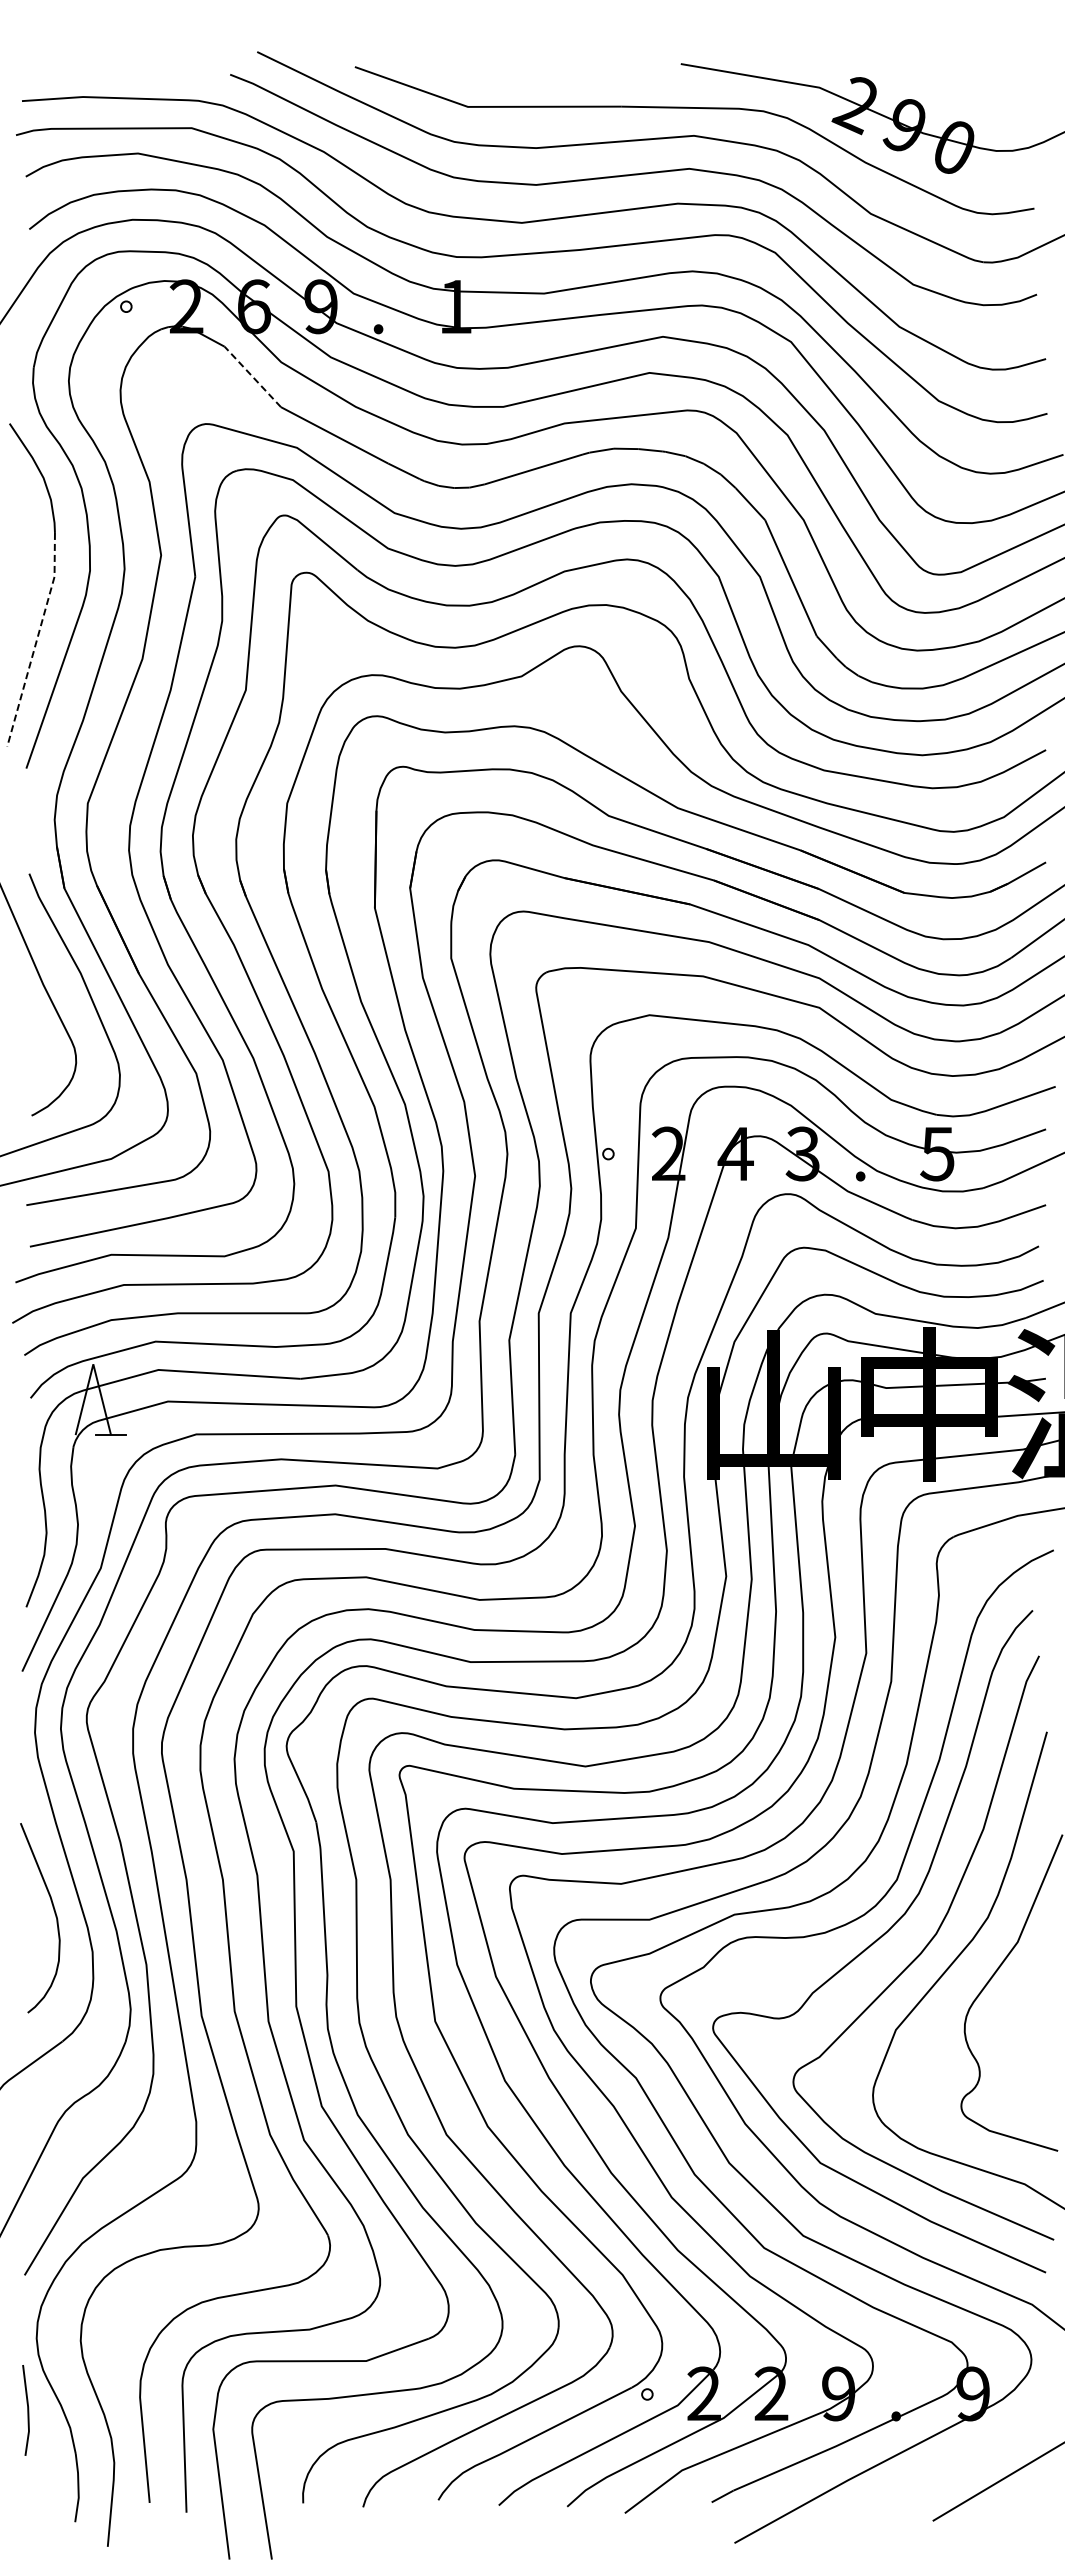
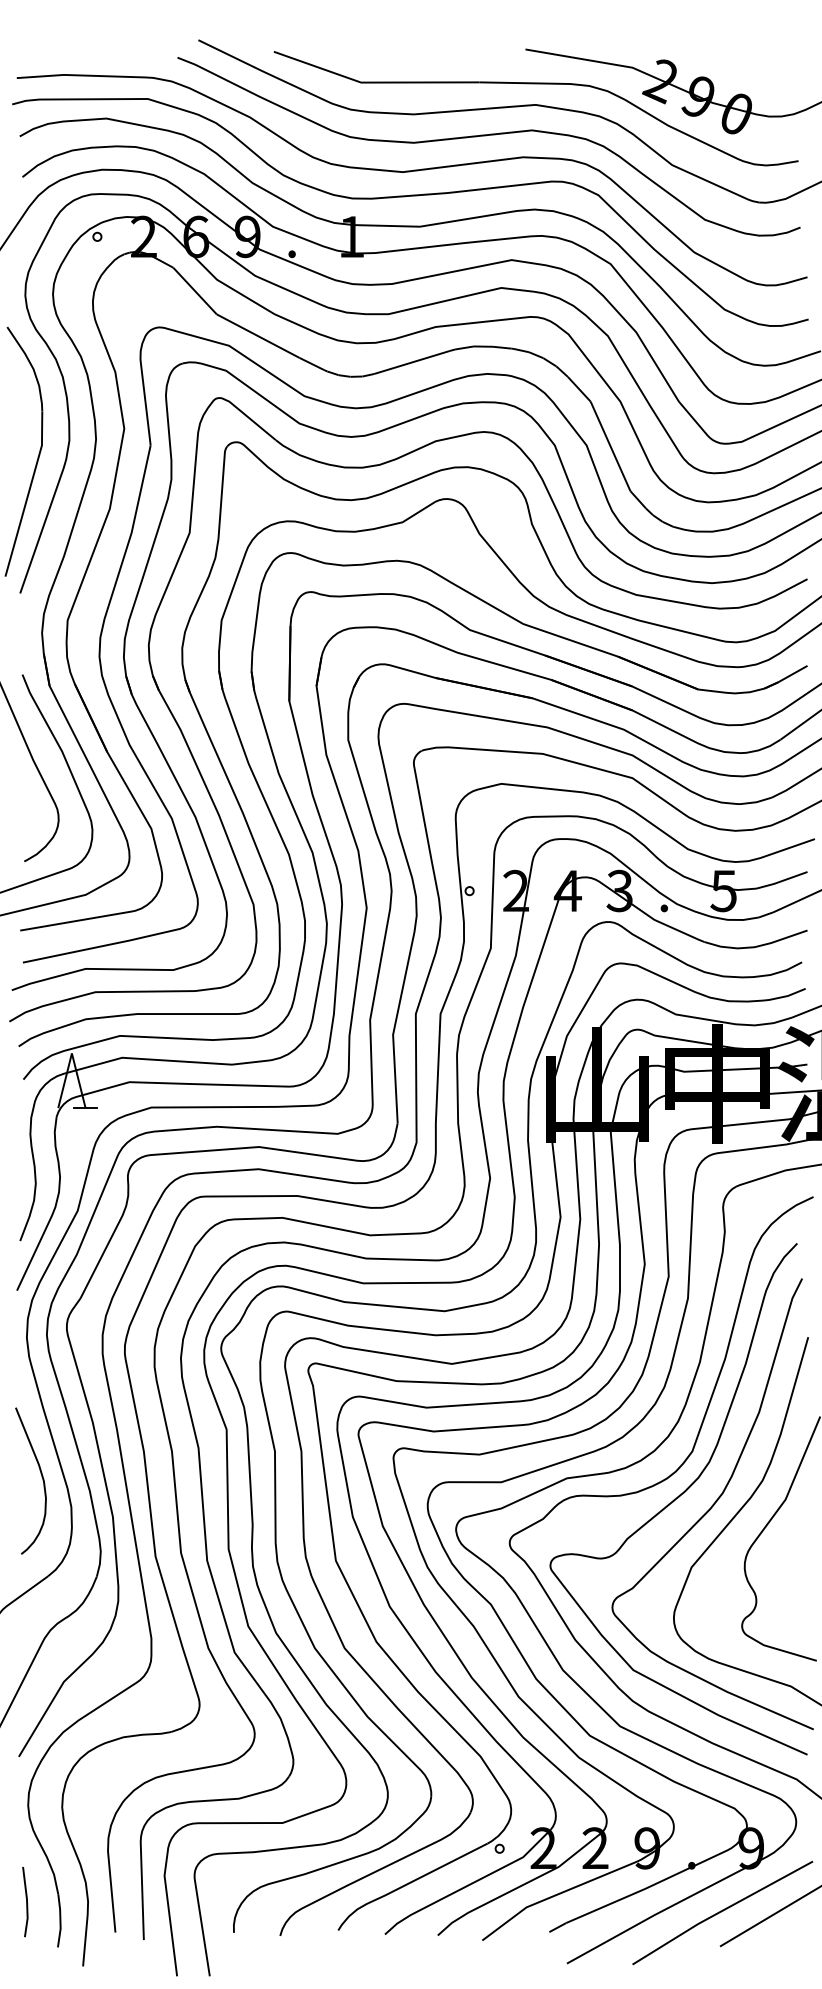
line: (252, 376) -> (194, 290), dashed -> solid
line: (36, 640) -> (28, 494), dashed -> solid
line: (27, 2410) -> (26, 1902), moved
line: (935, 2476) -> (722, 1912), added

